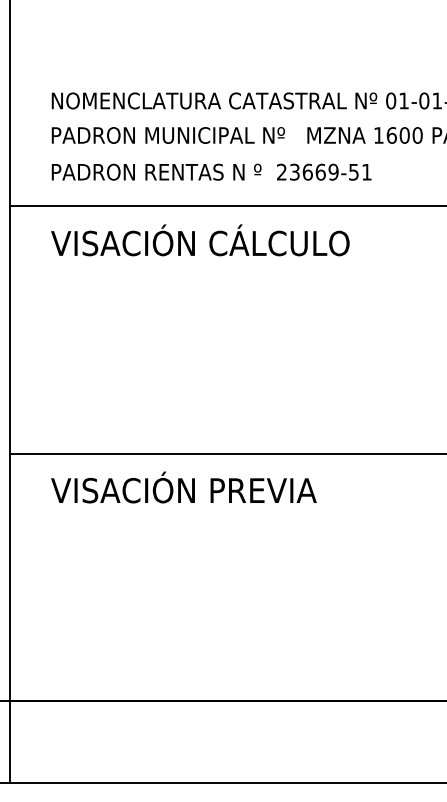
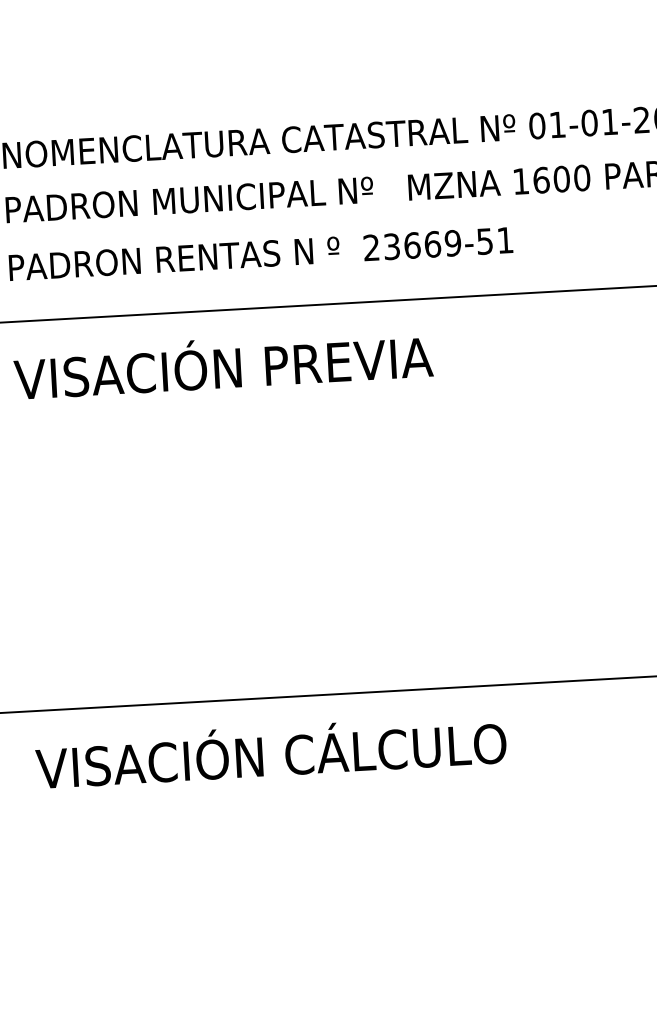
text: (279, 240) -> (373, 355), VISACIÓN CÁLCULO -> VISACIÓN PREVIA
text: (279, 487) -> (395, 744), VISACIÓN PREVIA -> VISACIÓN CÁLCULO

